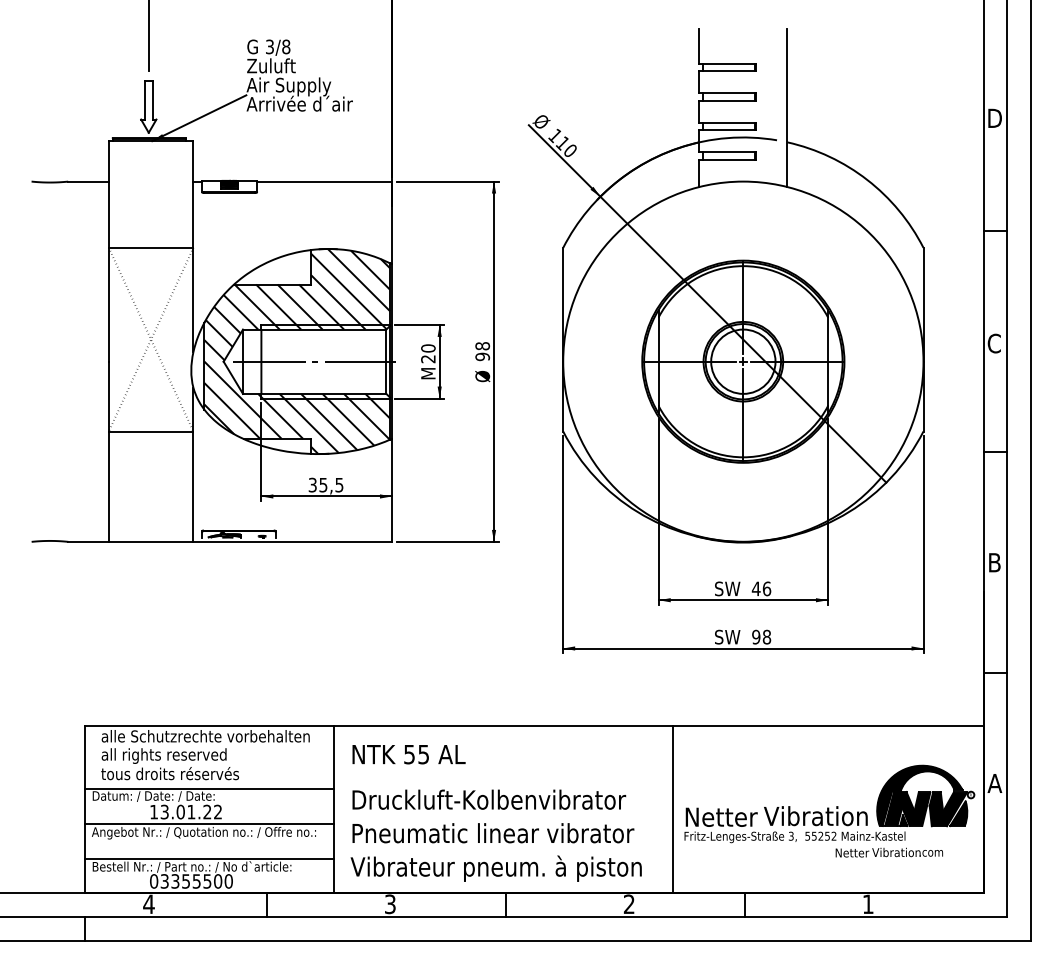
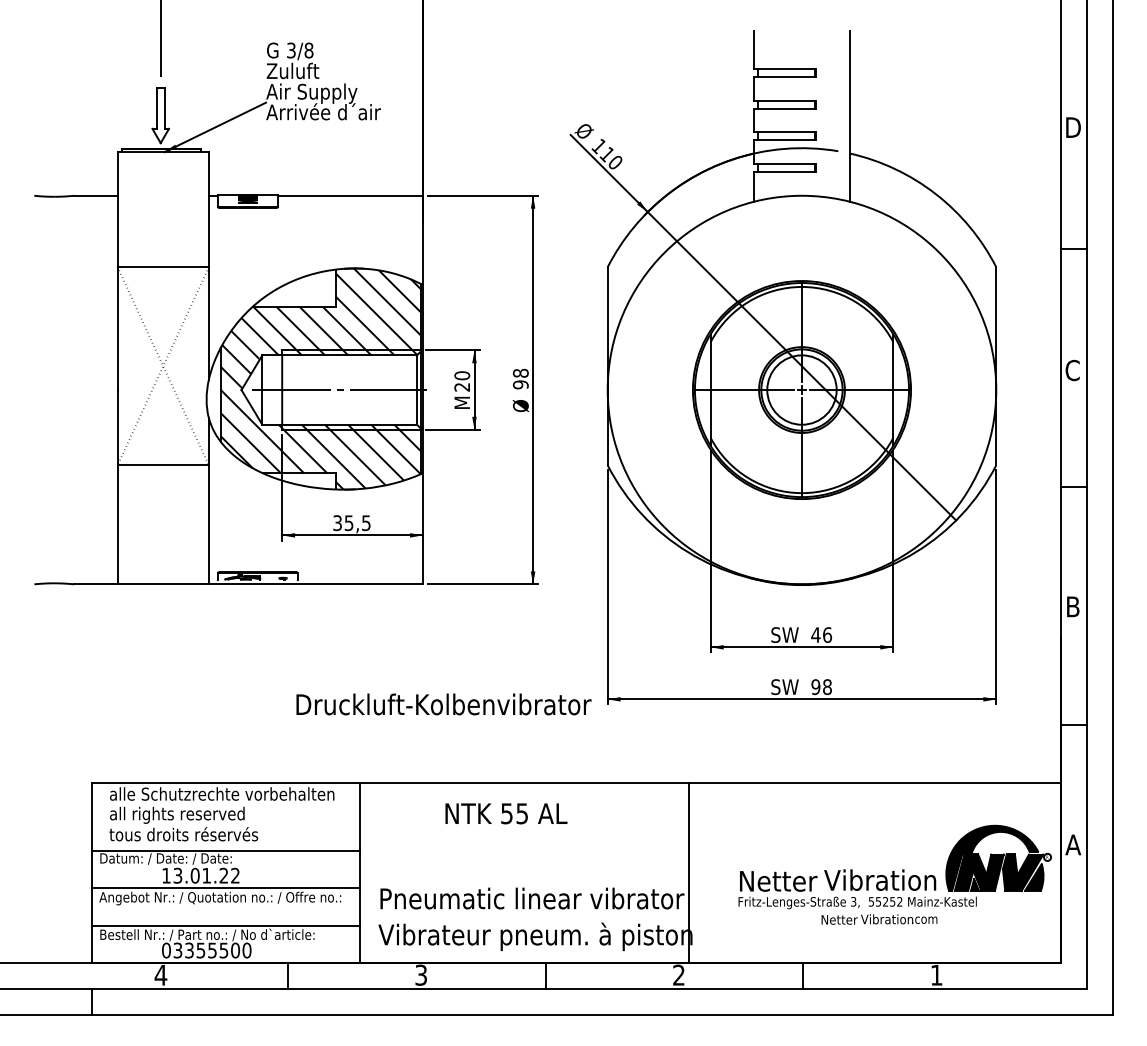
text: (409, 754) -> (506, 813), moved
text: (488, 799) -> (443, 704), moved
line: (673, 809) -> (689, 872), moved
text: (889, 852) -> (879, 919), moved

